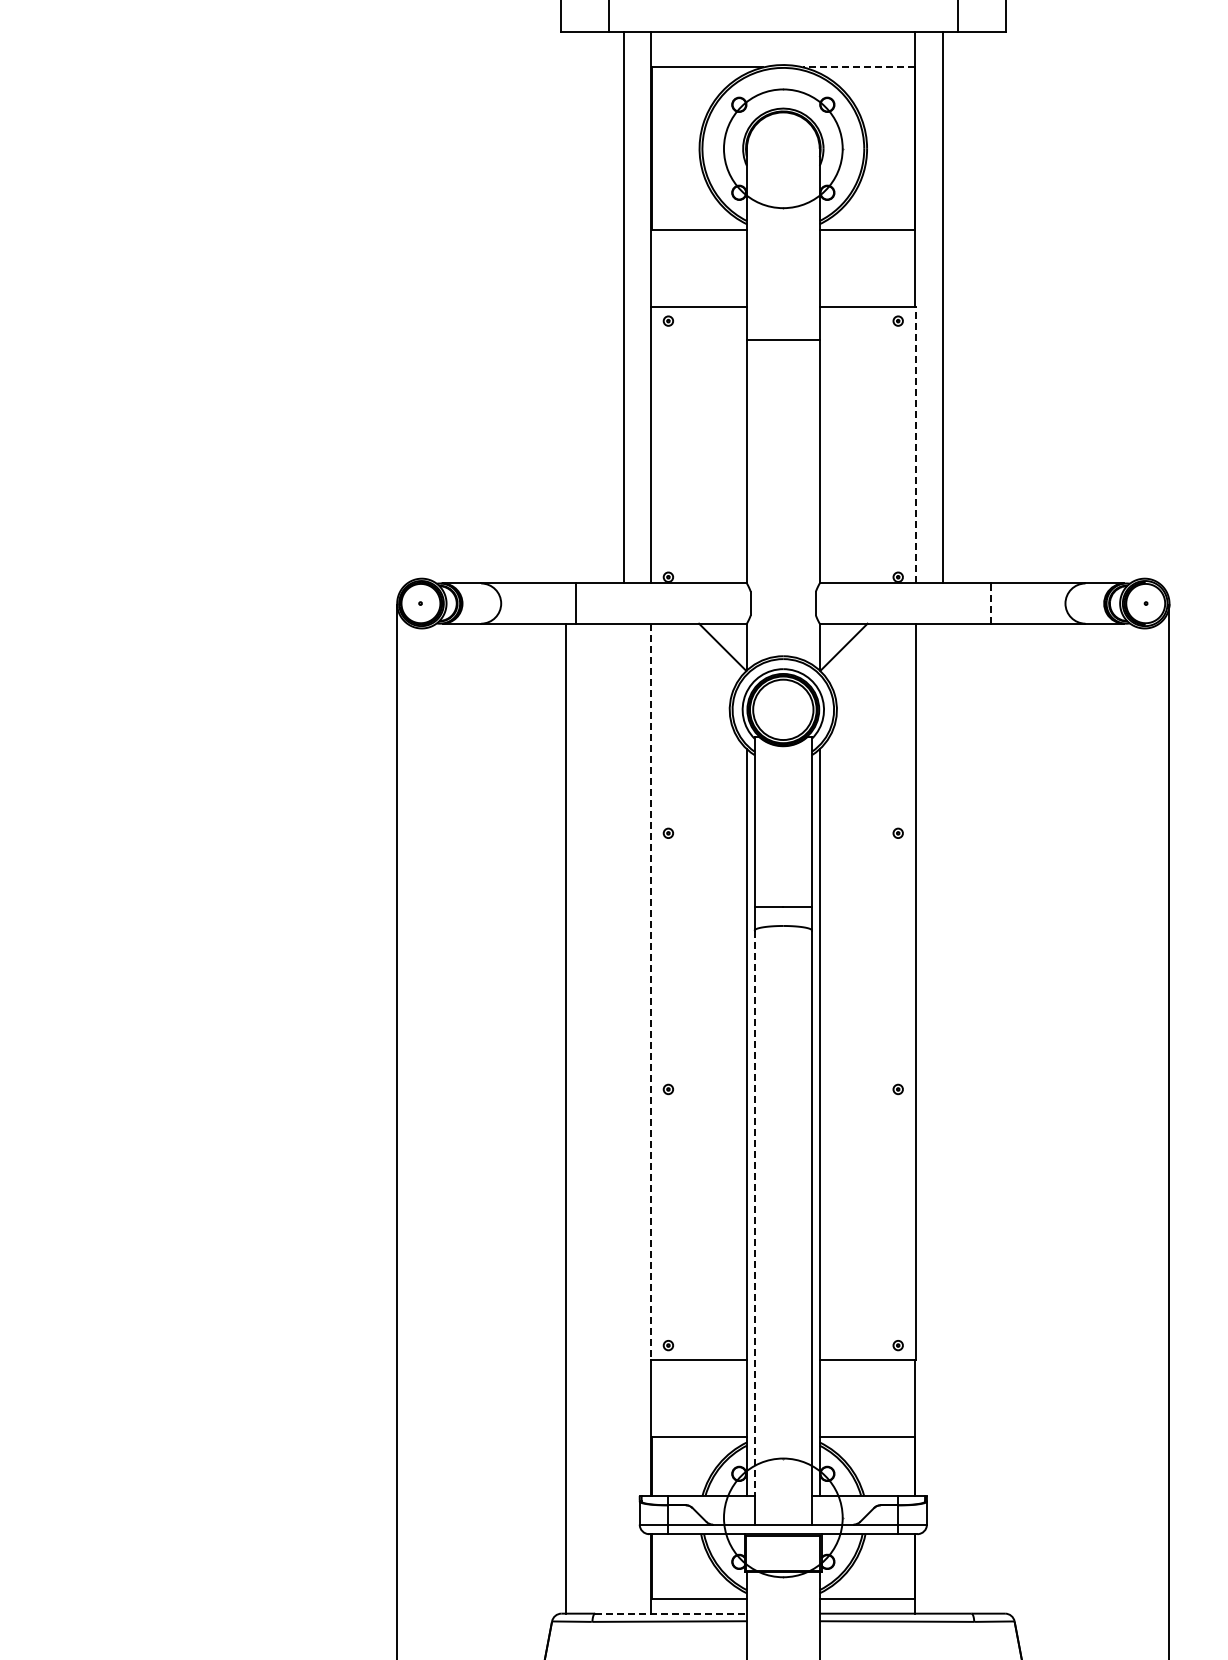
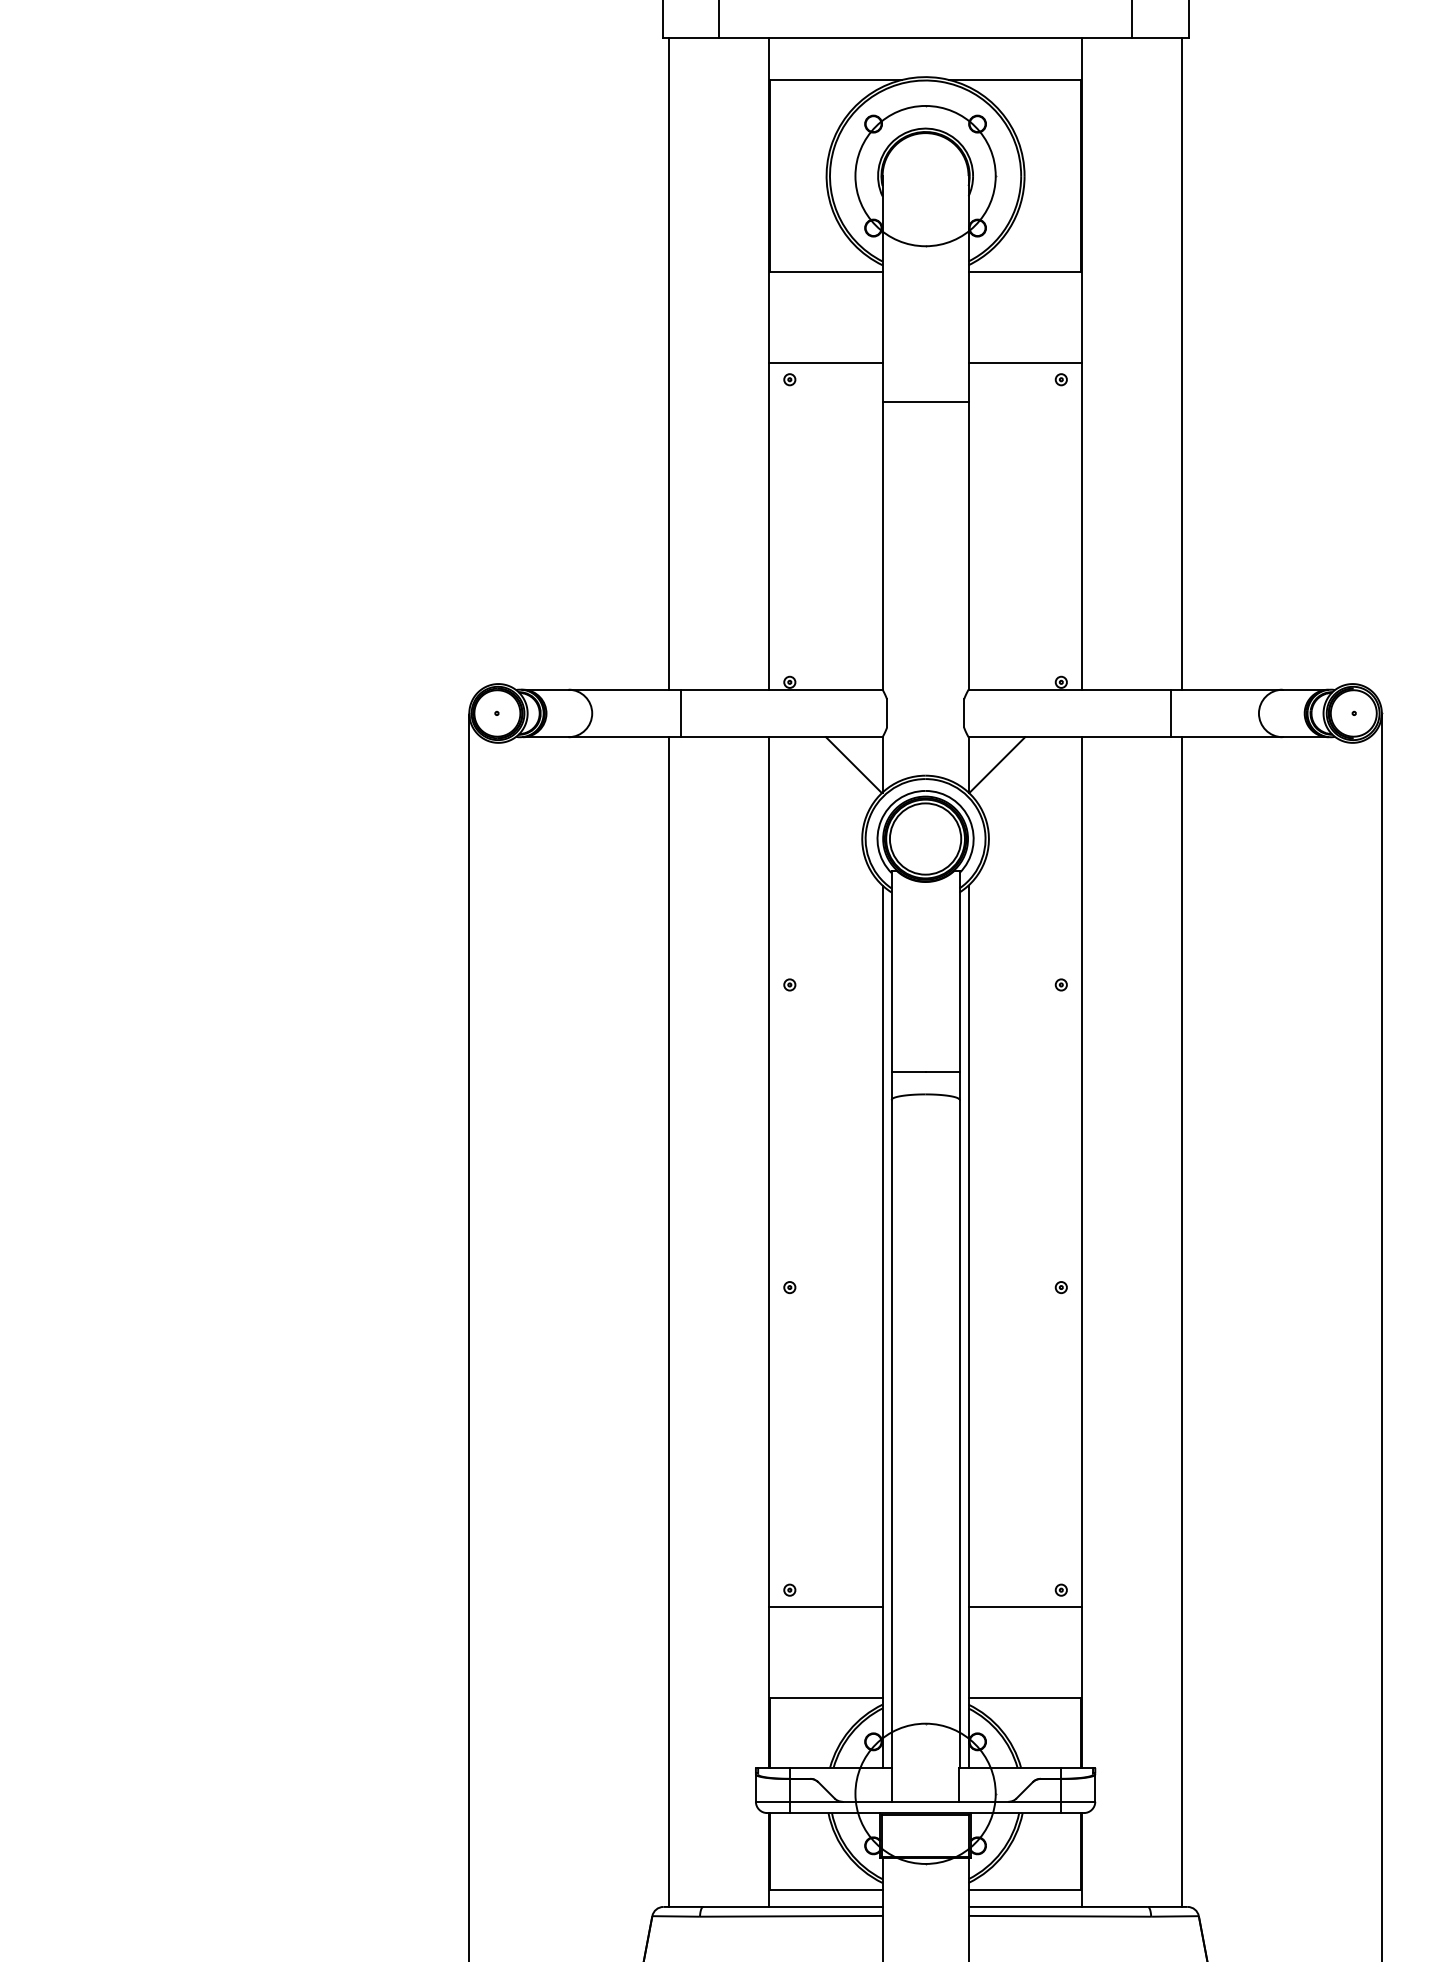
line: (859, 67) -> (1015, 80), dashed -> solid
line: (624, 307) -> (669, 363), moved
line: (942, 307) -> (1182, 363), moved
line: (915, 444) -> (1081, 525), dashed -> solid
line: (990, 603) -> (1170, 713), dashed -> solid
line: (650, 992) -> (768, 1173), dashed -> solid
line: (1000, 1118) -> (1182, 1321), added
line: (754, 1213) -> (891, 1434), dashed -> solid
line: (671, 1613) -> (793, 1906), dashed -> solid

